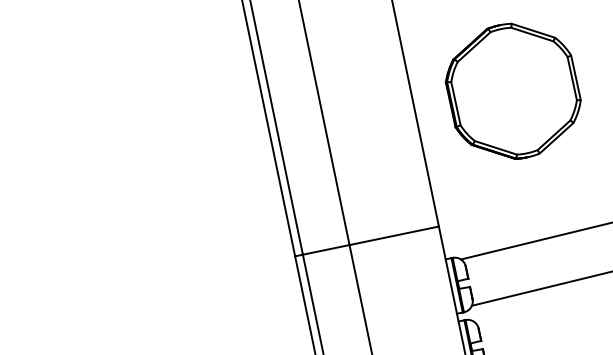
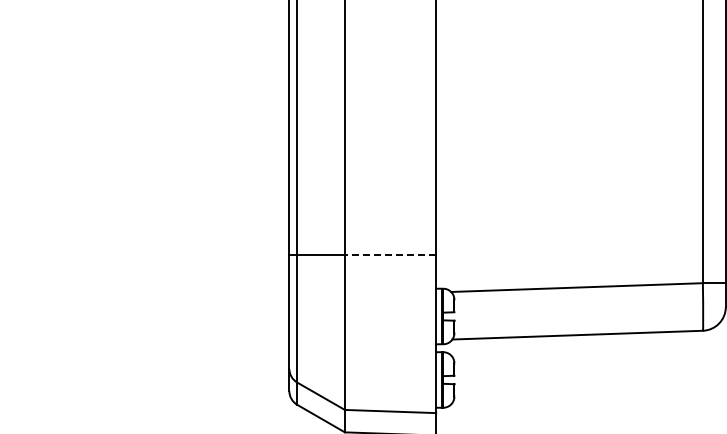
part: (513, 90) -> (536, 137), removed
line: (394, 236) -> (390, 255), solid -> dashed

